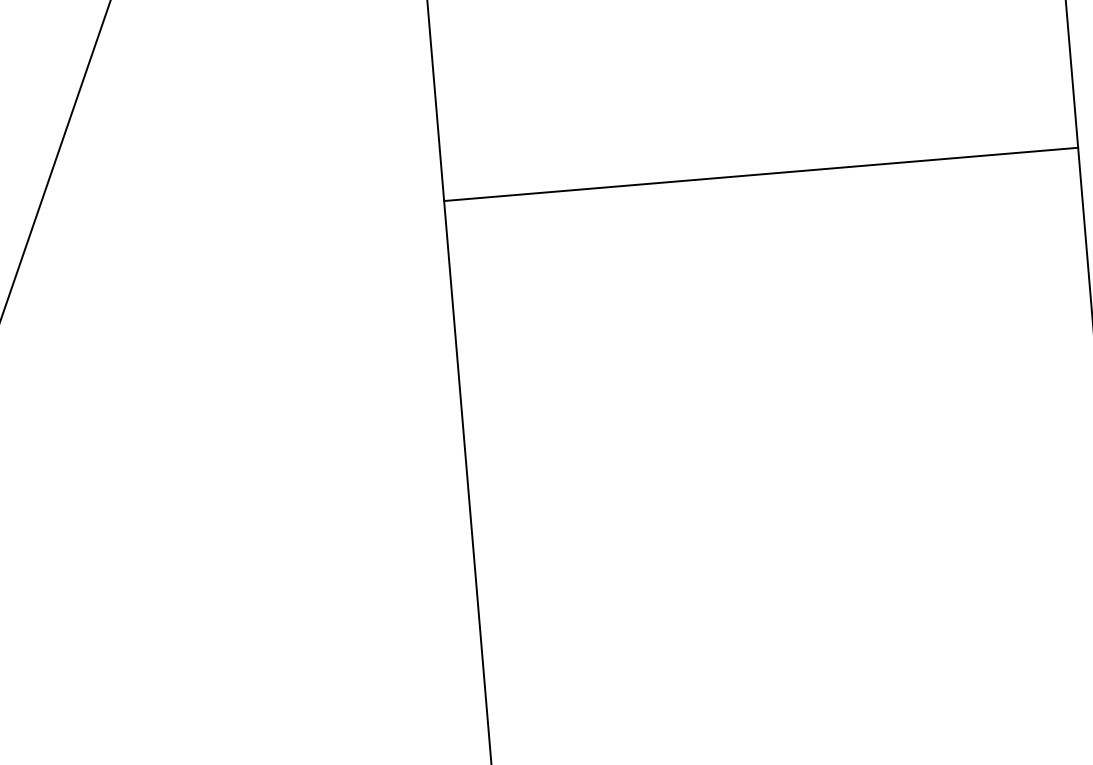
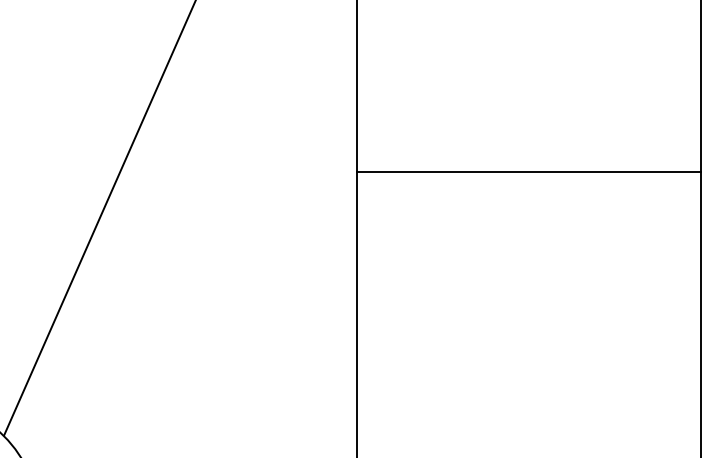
line: (760, 174) -> (528, 172), moved

